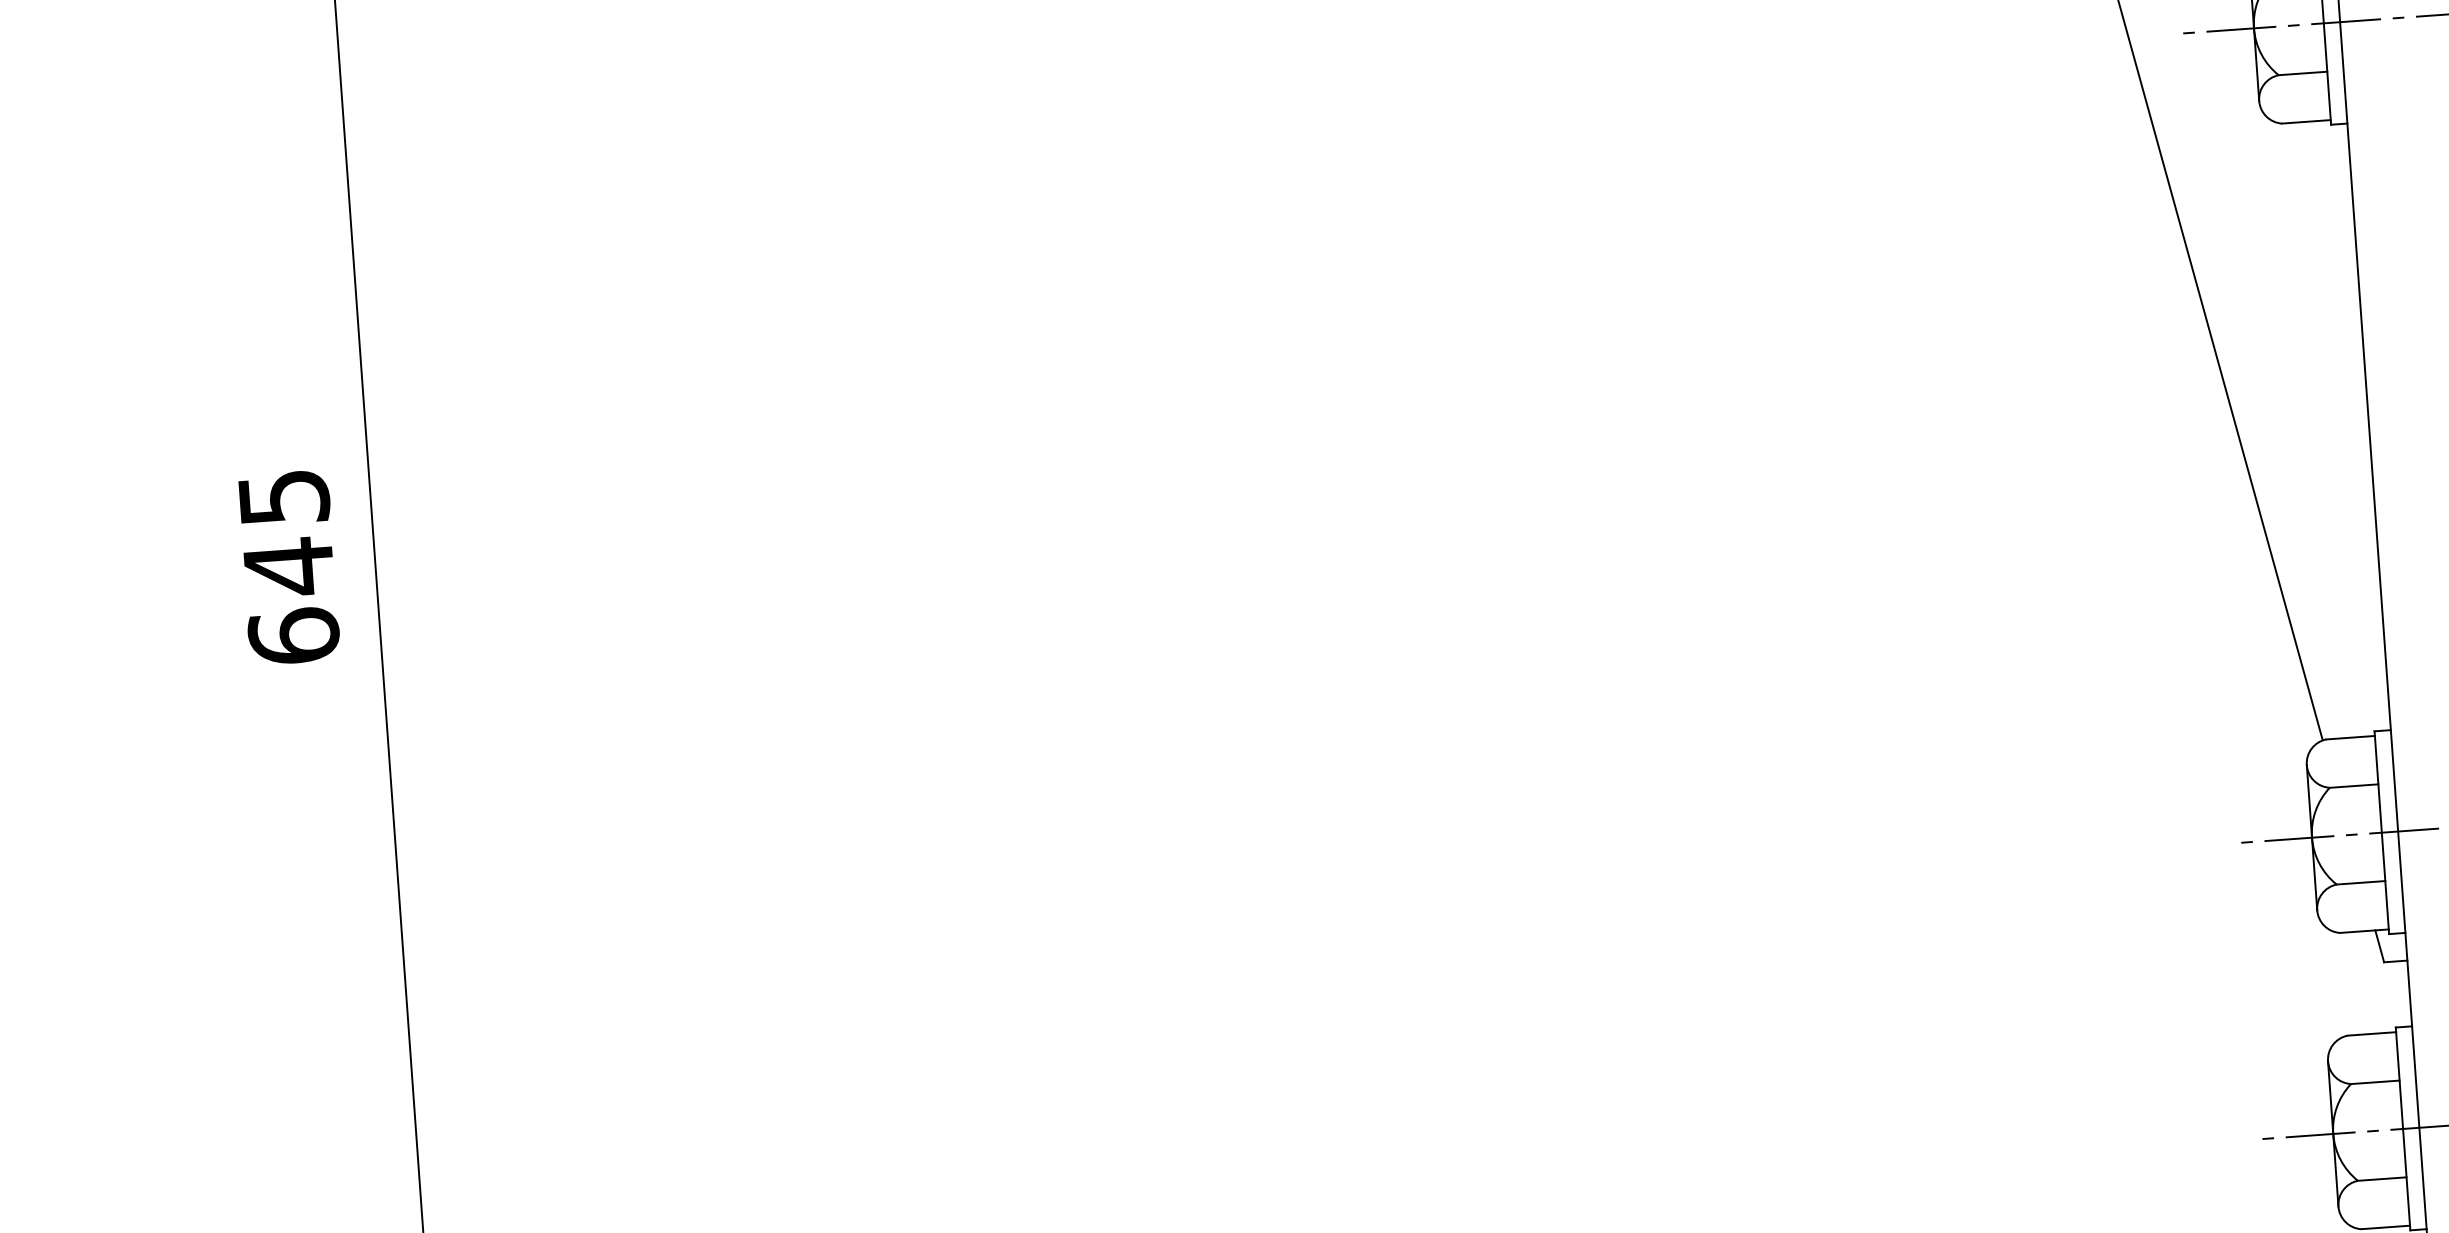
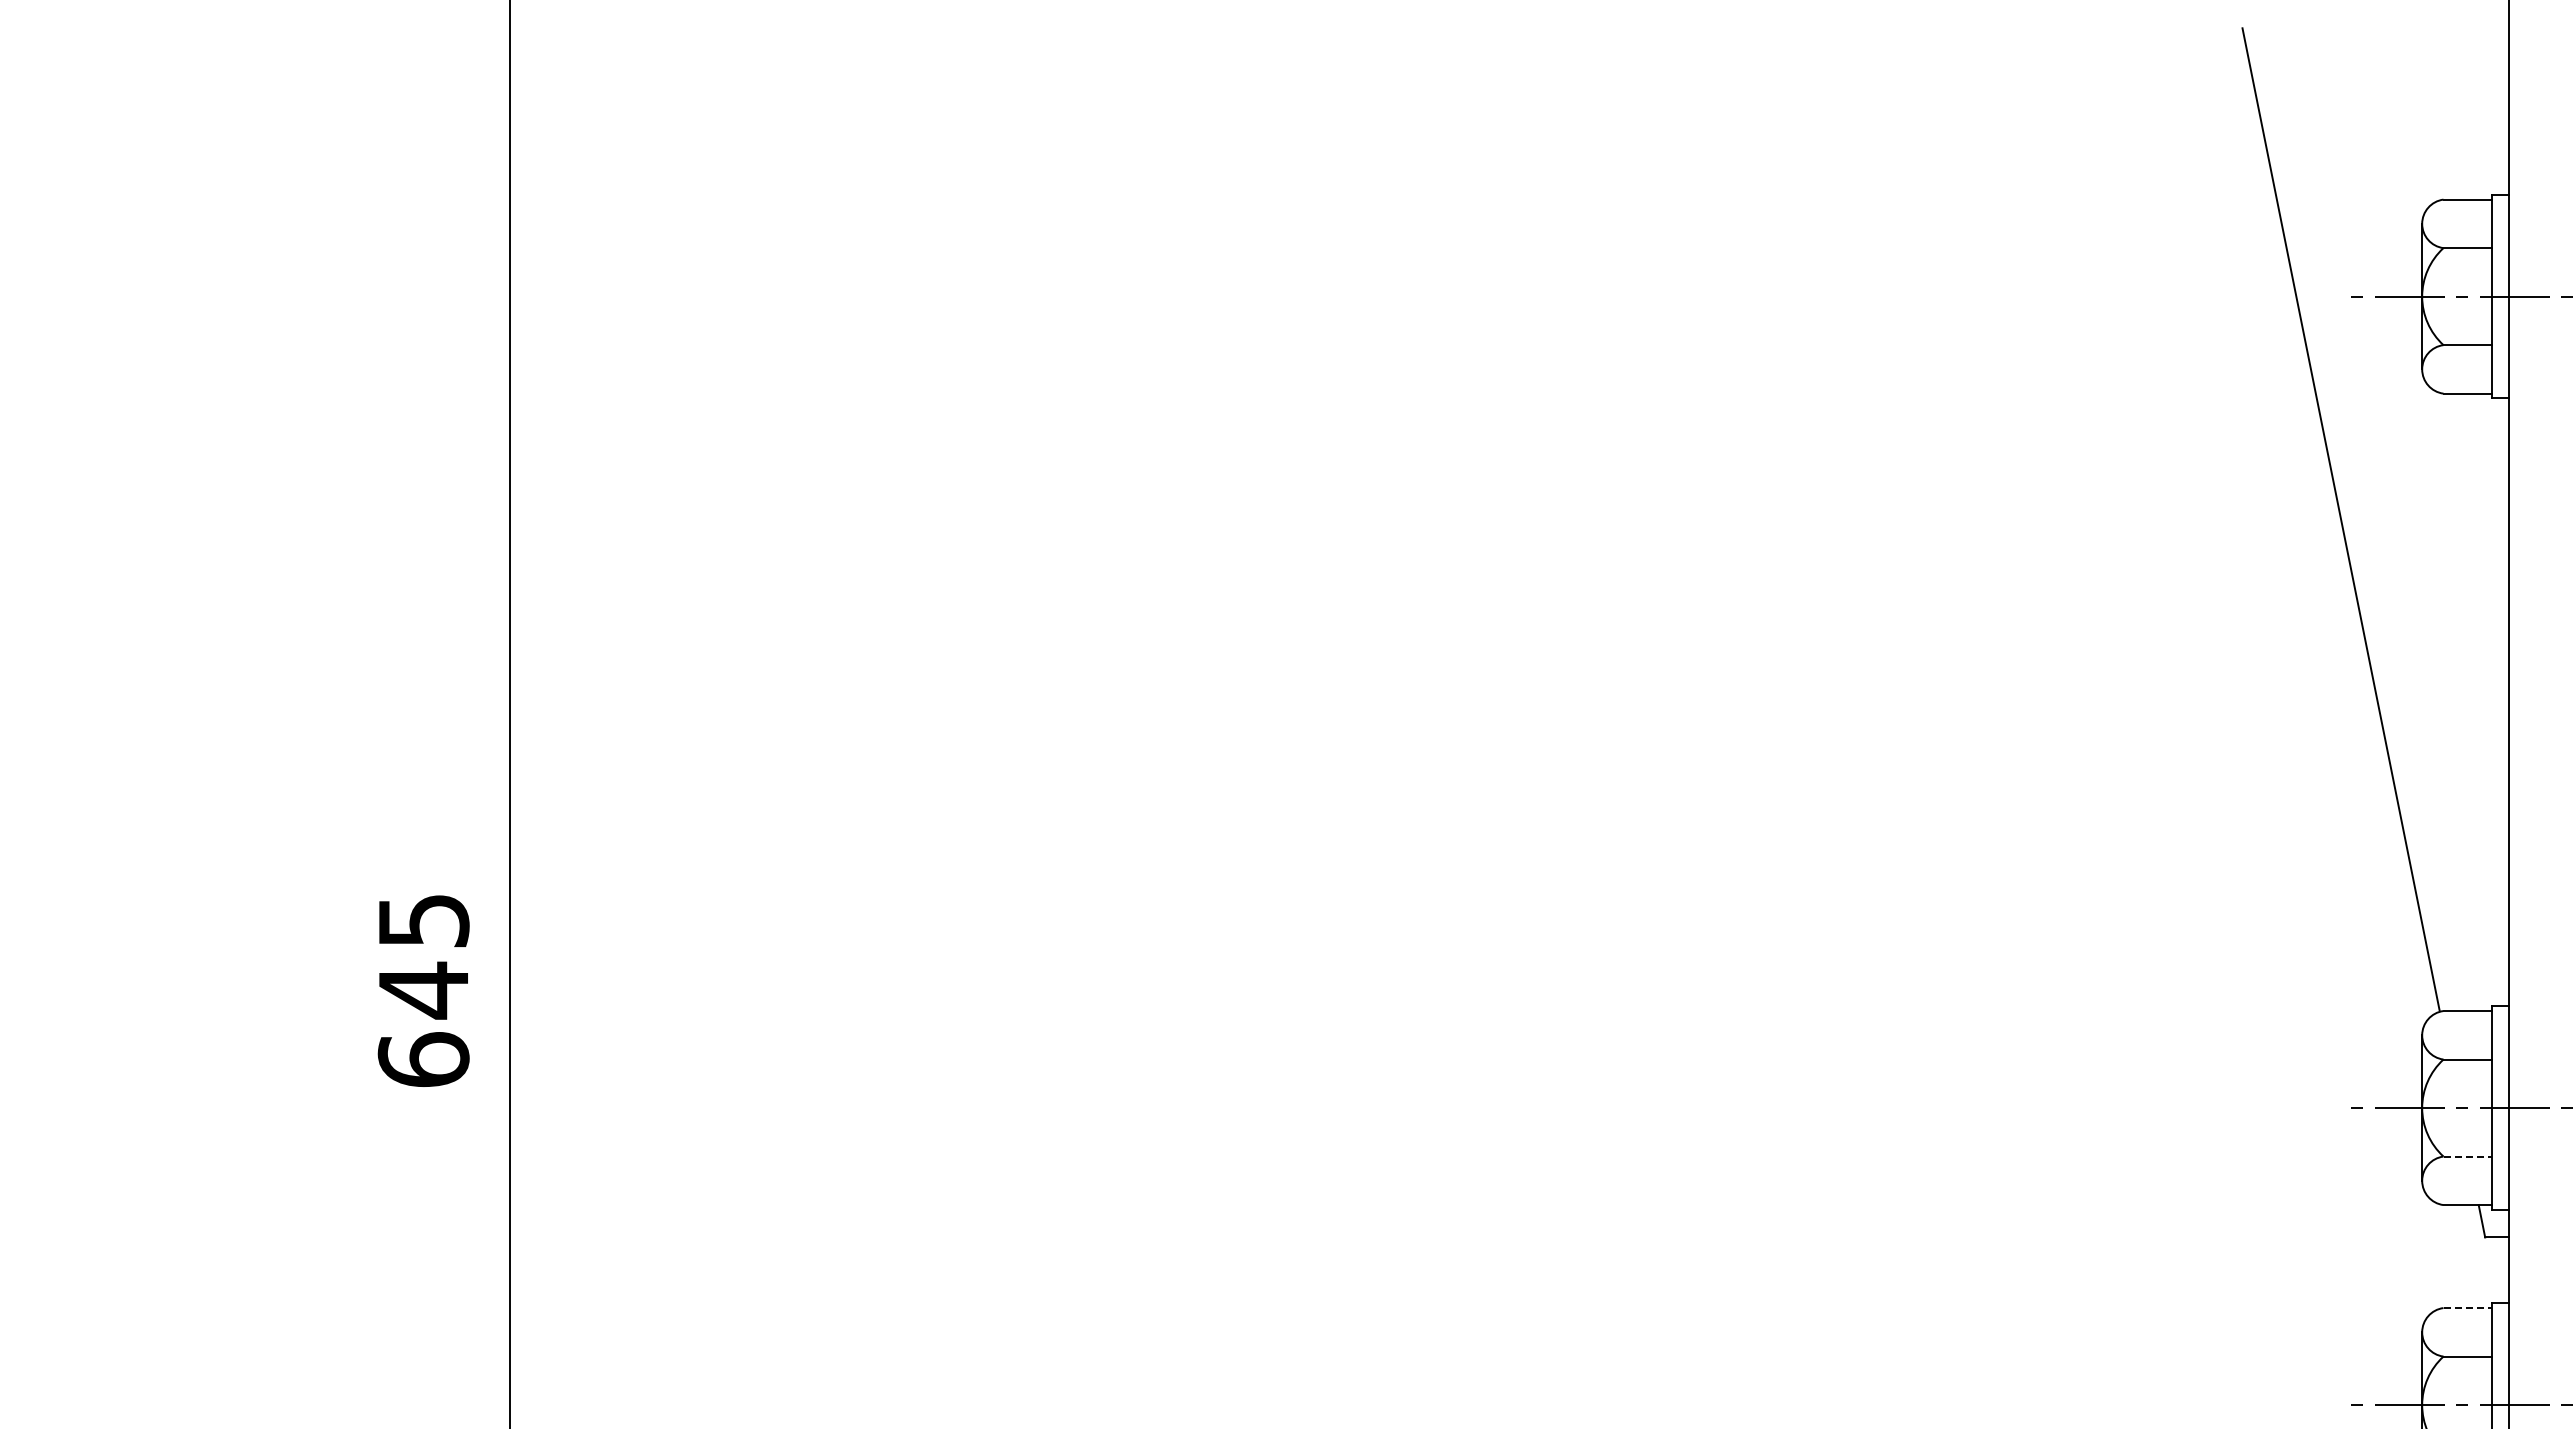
text: (288, 567) -> (423, 990), moved
line: (2361, 882) -> (2468, 1156), solid -> dashed
line: (2372, 1034) -> (2468, 1308), solid -> dashed

